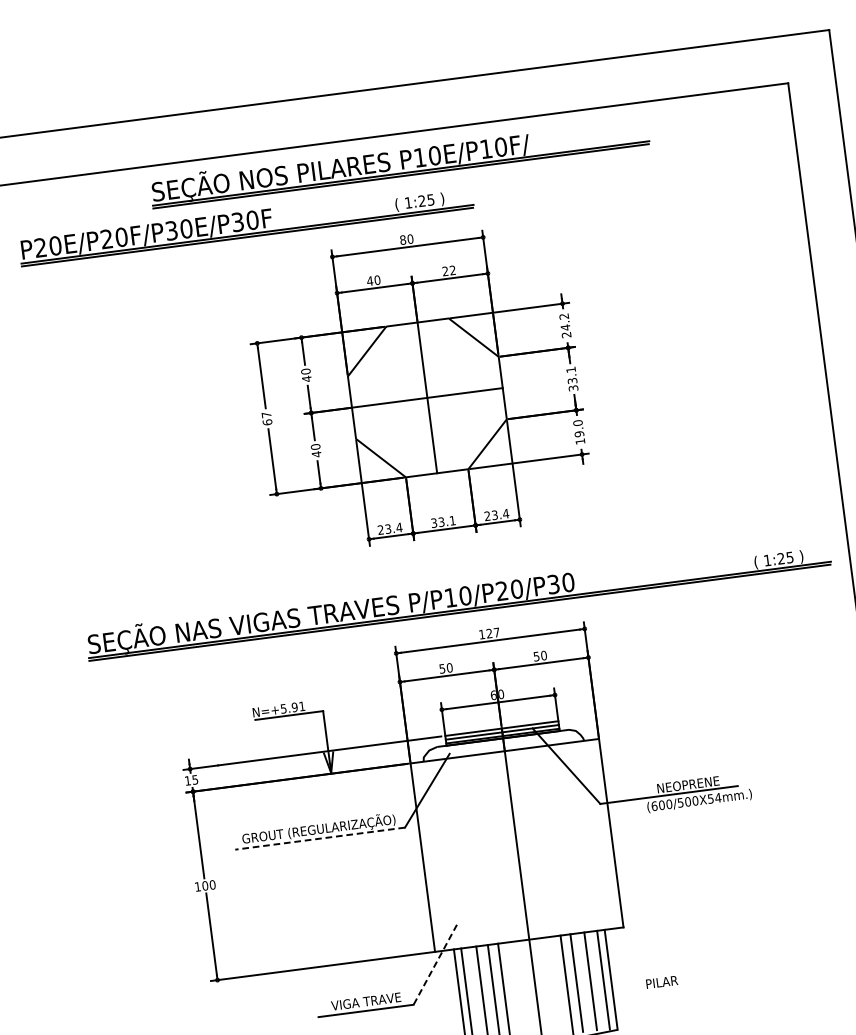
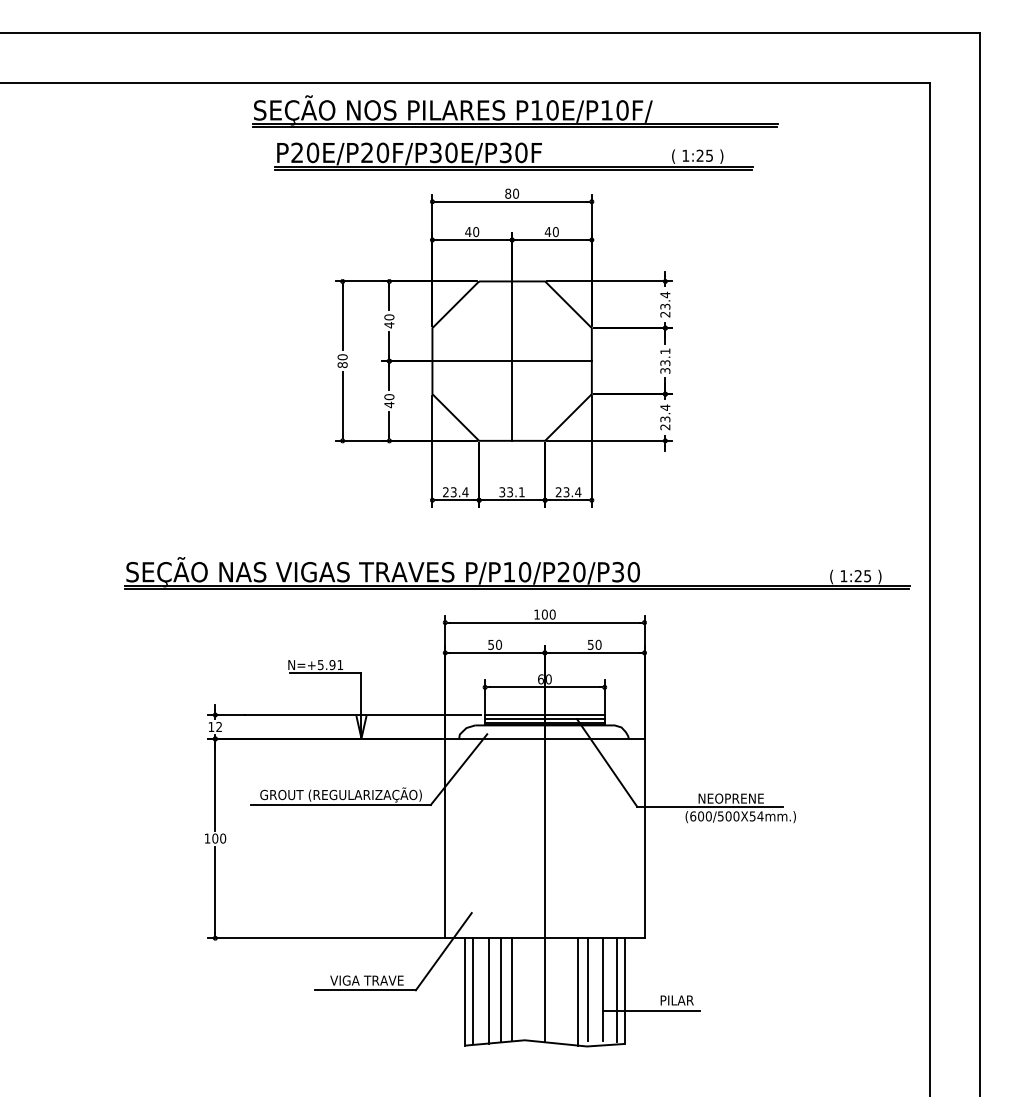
part: (245, 224) -> (513, 156), moved
text: (448, 271) -> (551, 232), 22 -> 40
text: (564, 321) -> (665, 300), 24.2 -> 23.4
text: (266, 419) -> (342, 361), 67 -> 80
text: (579, 432) -> (665, 417), 19.0 -> 23.4
text: (492, 633) -> (548, 614), 127 -> 100
text: (194, 779) -> (218, 726), 15 -> 12
line: (320, 838) -> (341, 804), dashed -> solid
line: (434, 964) -> (443, 951), dashed -> solid
line: (638, 994) -> (651, 1010), added

